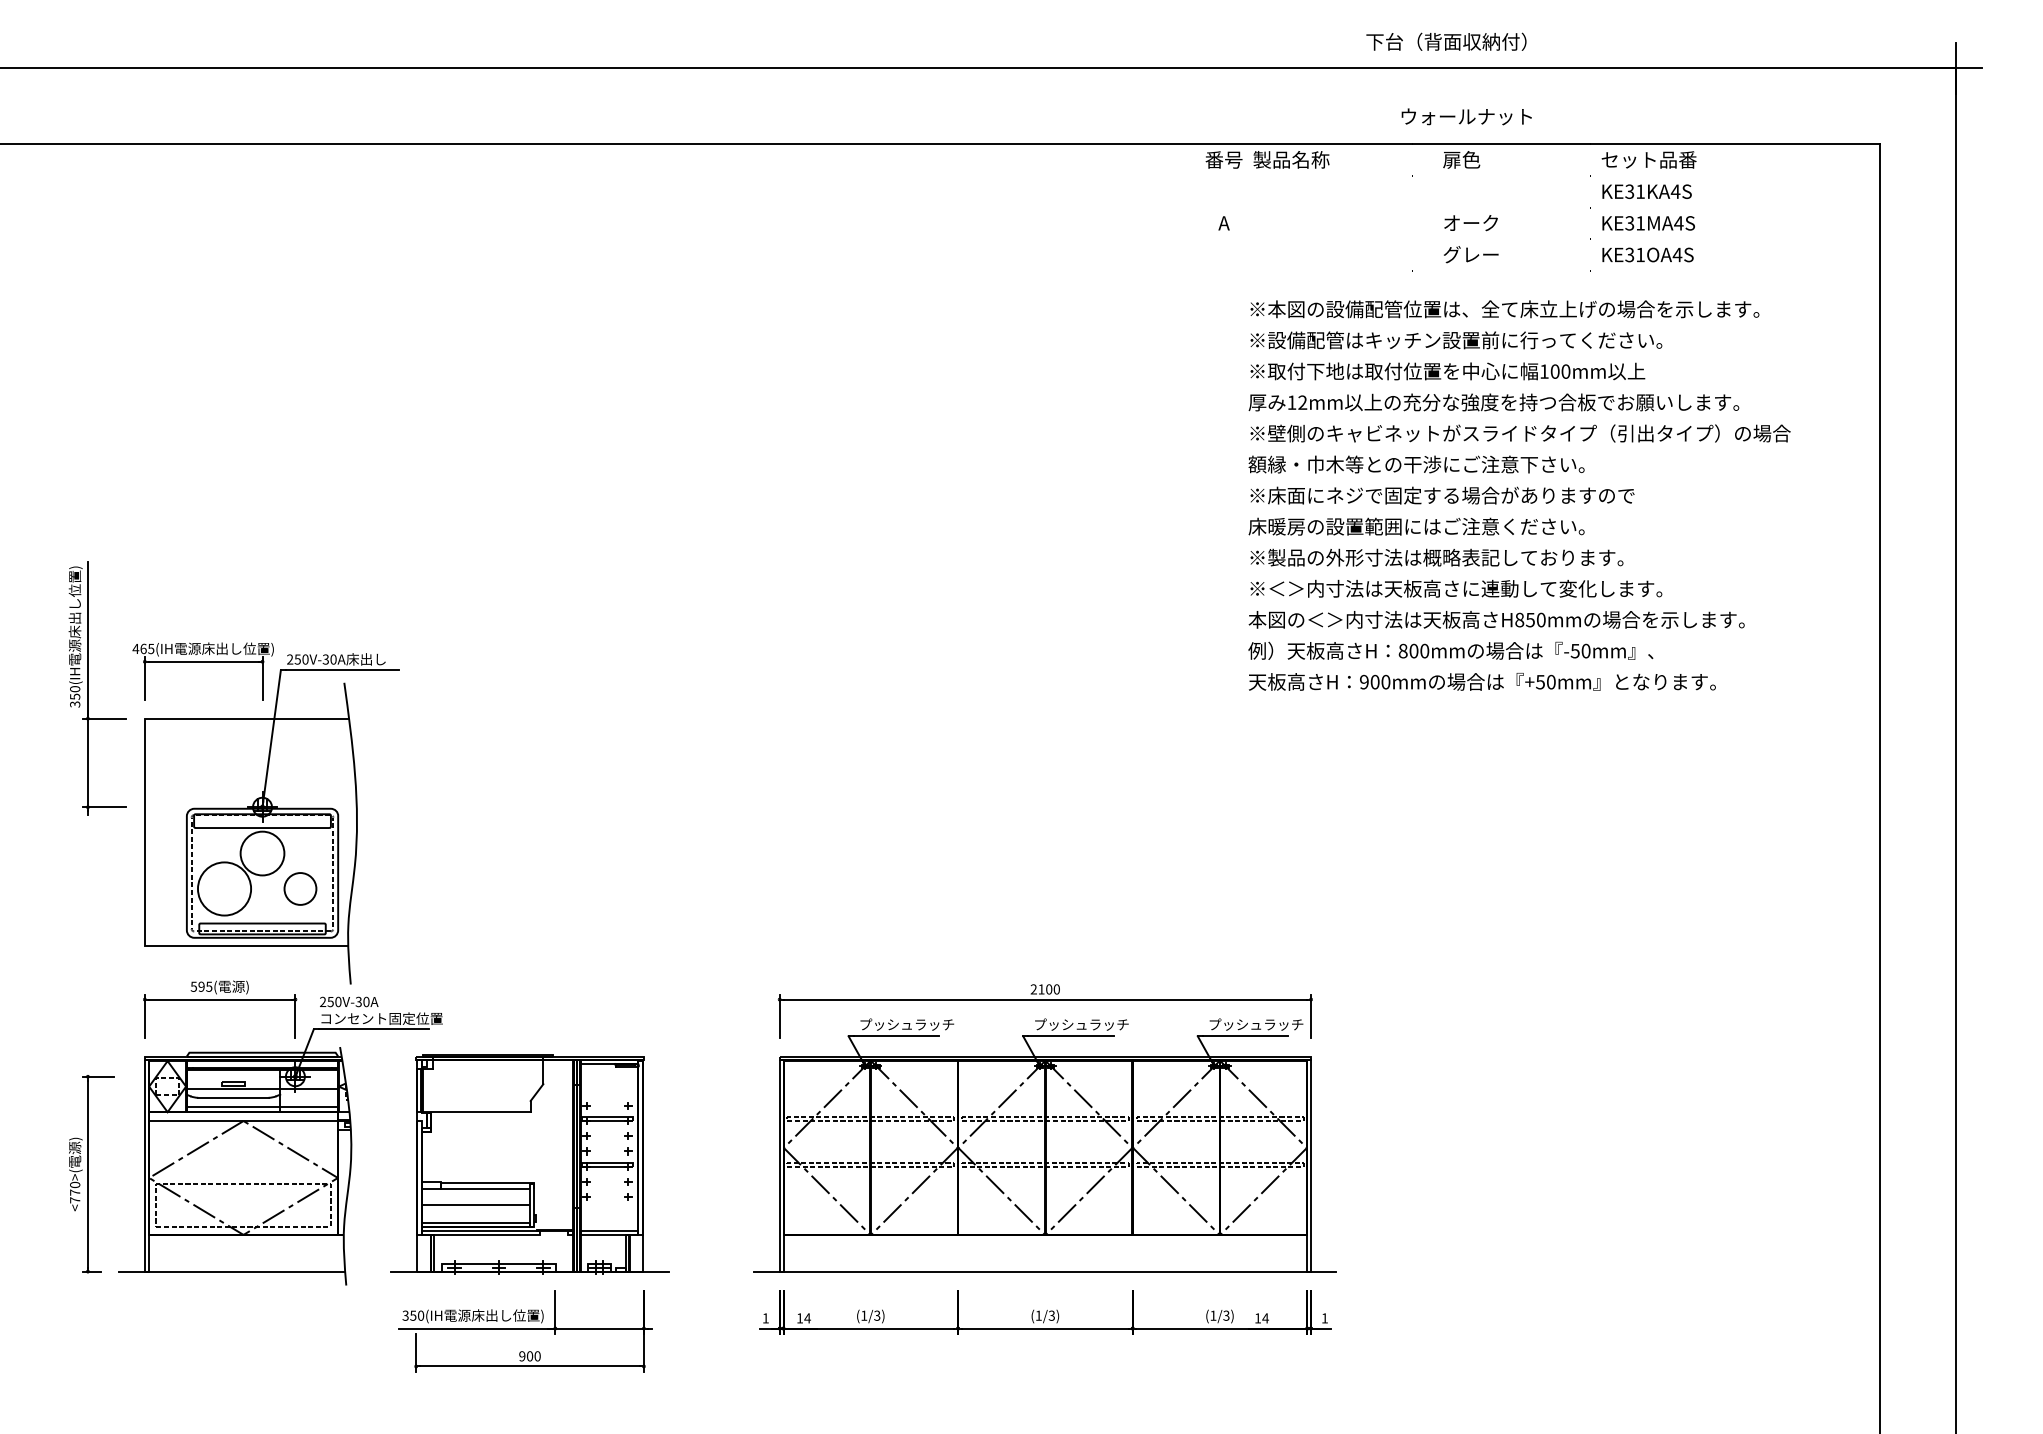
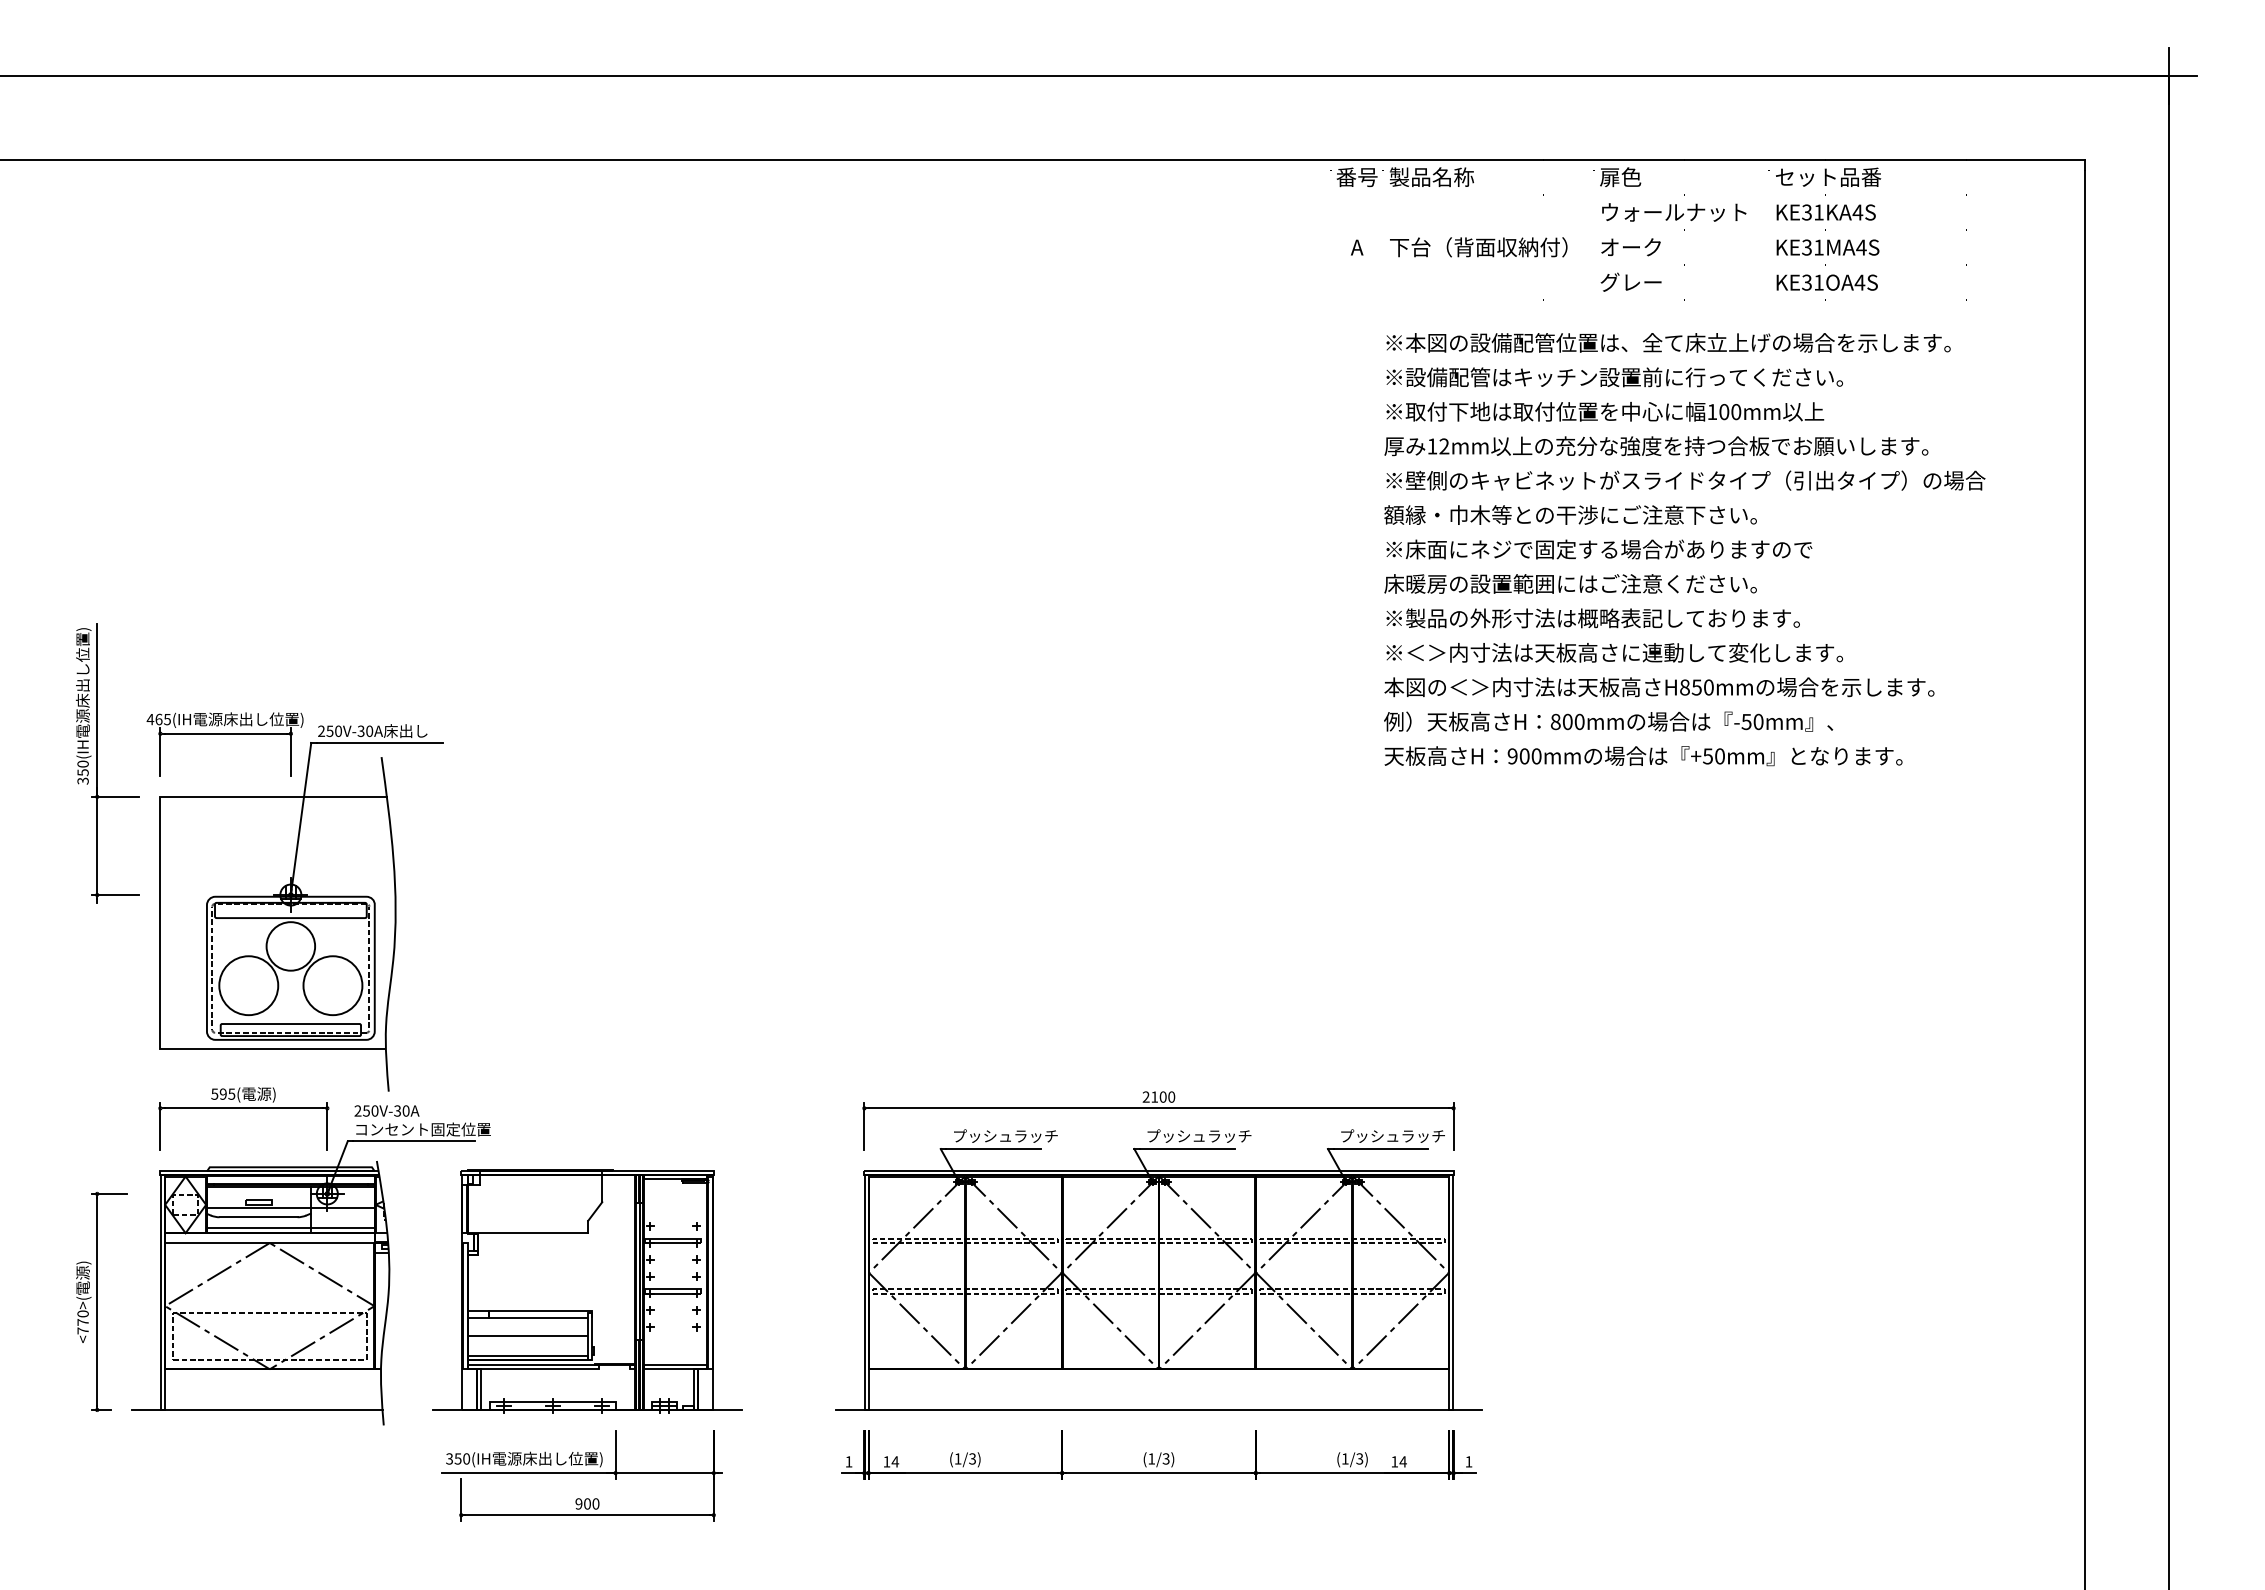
text: (1446, 42) -> (1478, 247), moved
text: (1466, 116) -> (1674, 212), moved
circle: (300, 888) -> (332, 985), size x1.67

